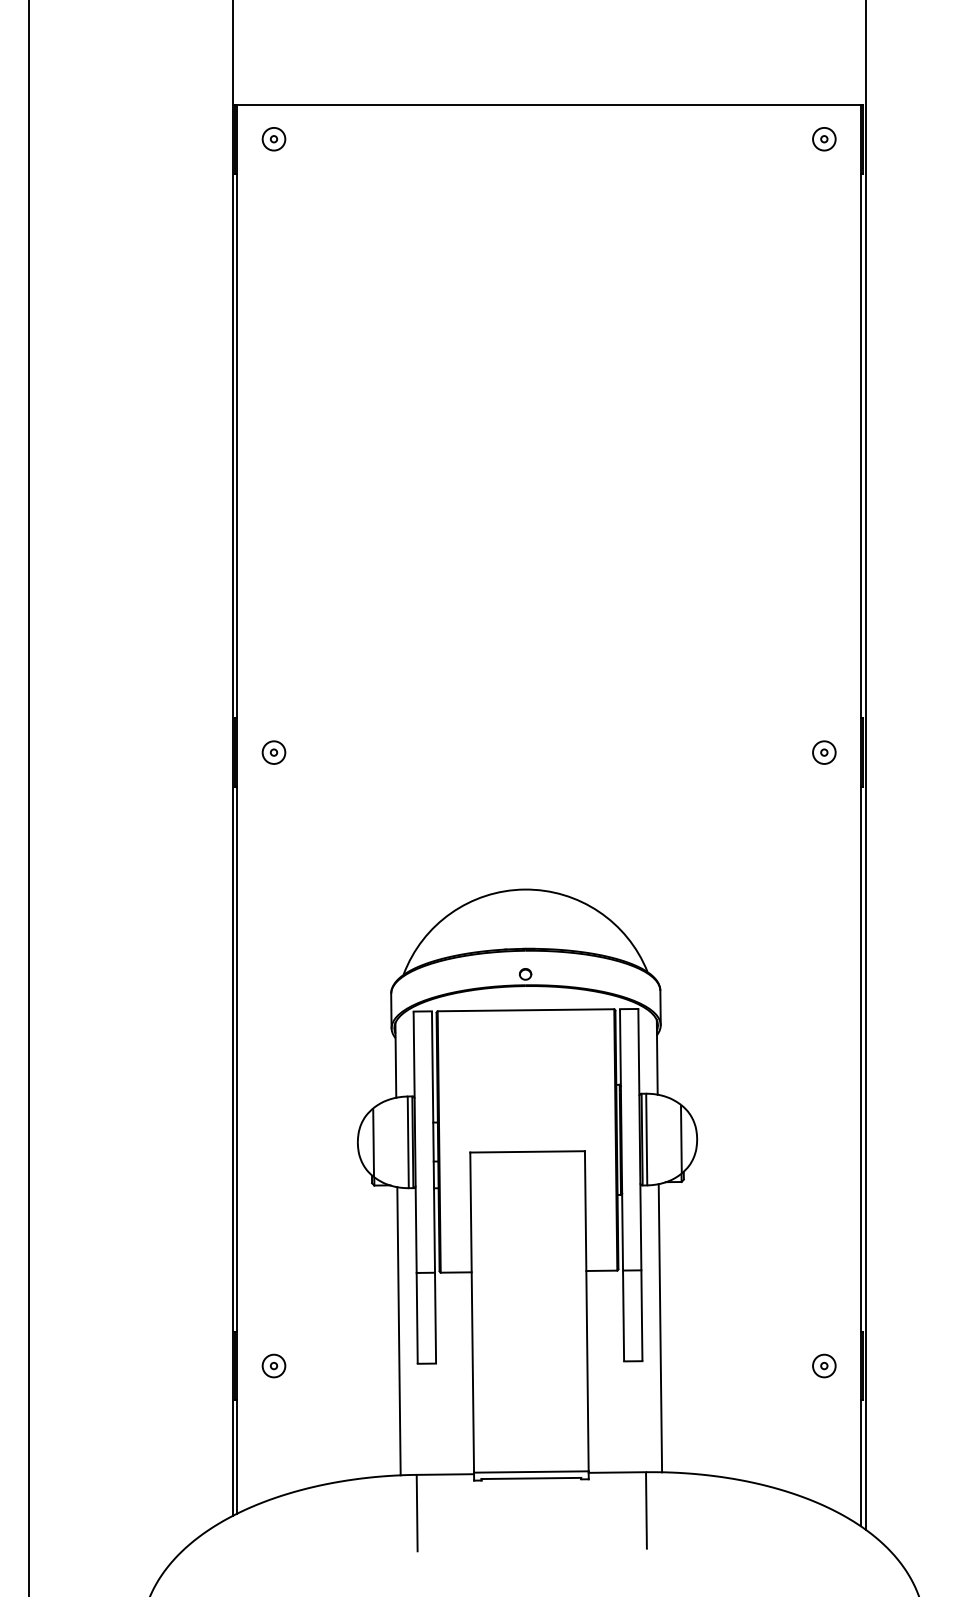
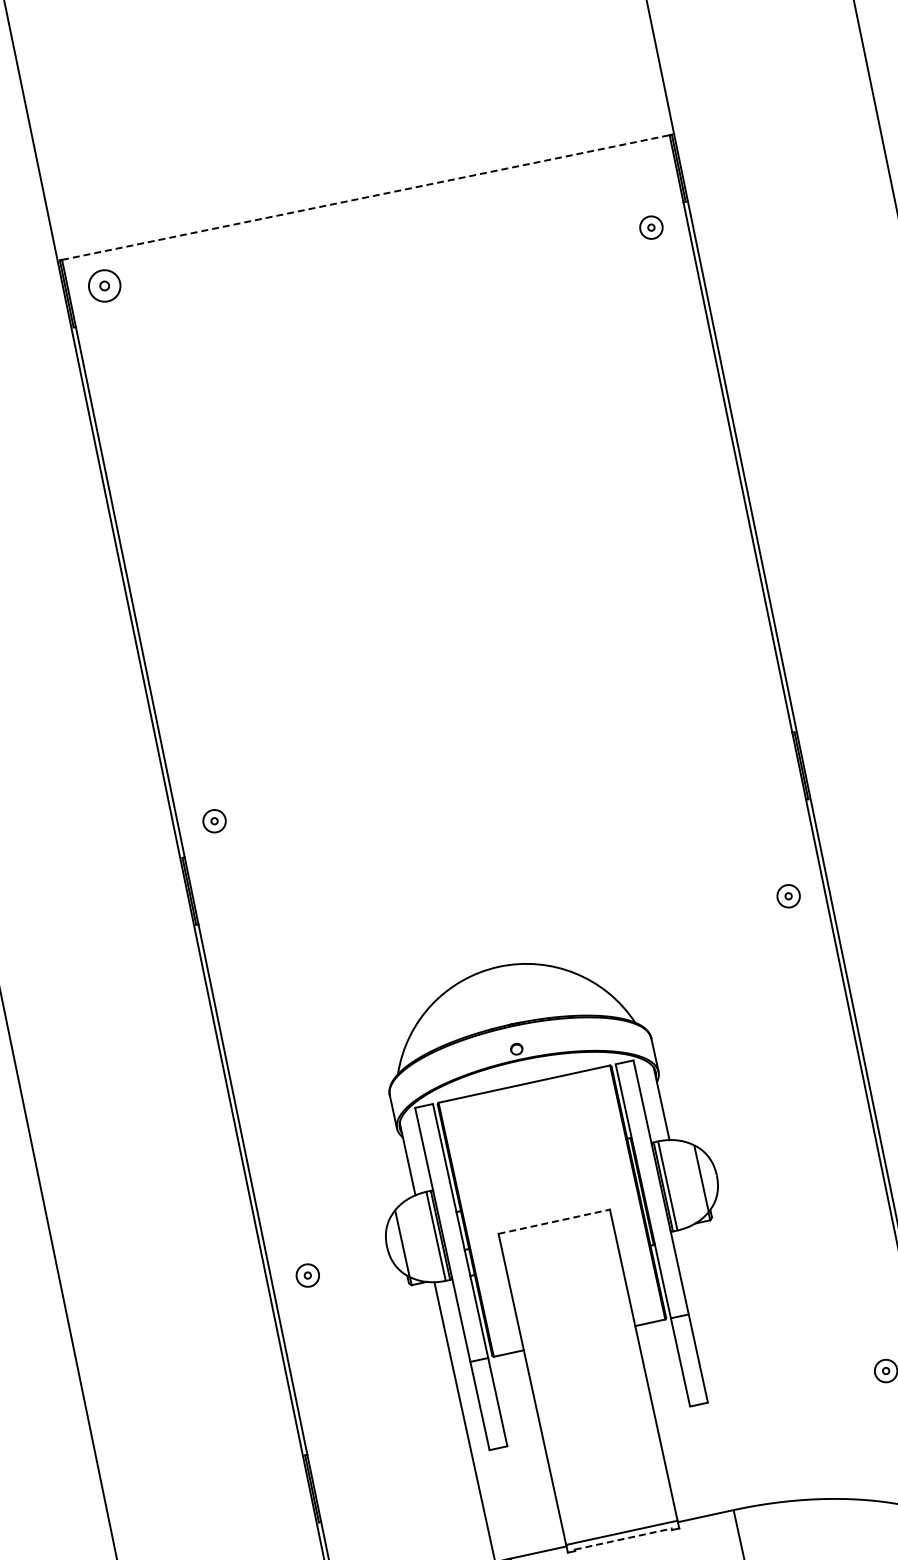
line: (549, 104) -> (366, 197), solid -> dashed
part: (273, 139) -> (104, 286), size x1.4
part: (824, 139) -> (651, 227), moved
part: (273, 752) -> (214, 821), moved
part: (824, 752) -> (788, 896), moved
line: (528, 1151) -> (555, 1221), solid -> dashed
line: (660, 1328) -> (719, 1367), removed
part: (273, 1365) -> (307, 1275), moved
line: (531, 1478) -> (623, 1539), solid -> dashed

